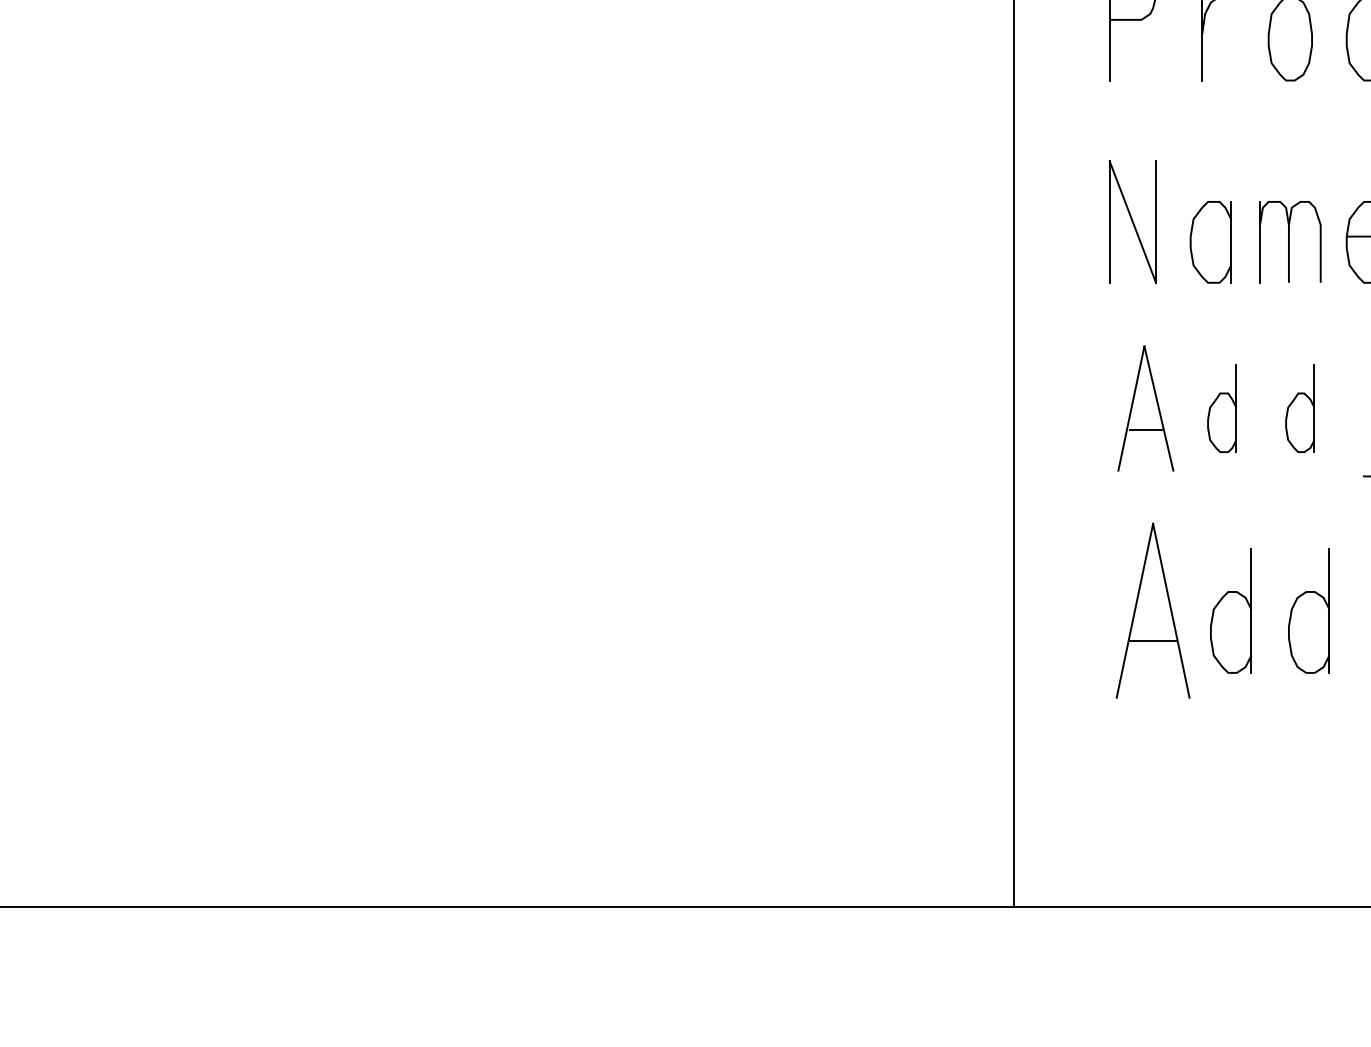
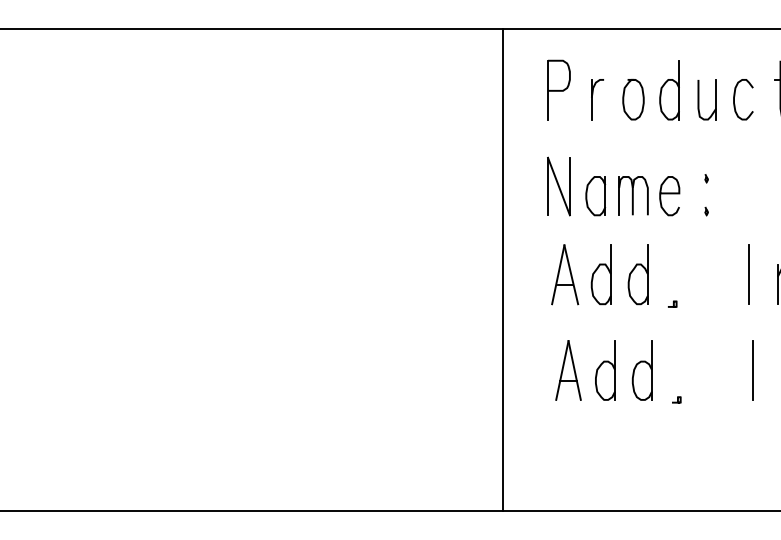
part: (1220, 407) -> (600, 274), size x1.43
part: (1298, 407) -> (637, 274), size x1.43
part: (1153, 610) -> (568, 370), size x0.71

